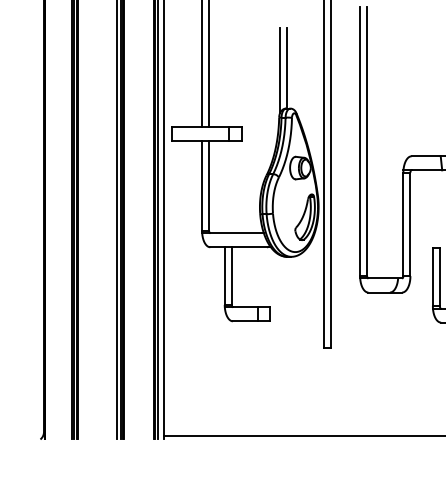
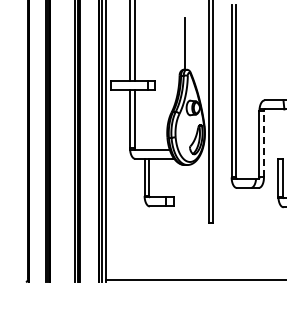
line: (280, 69) -> (180, 44), removed
line: (409, 223) -> (263, 143), solid -> dashed

